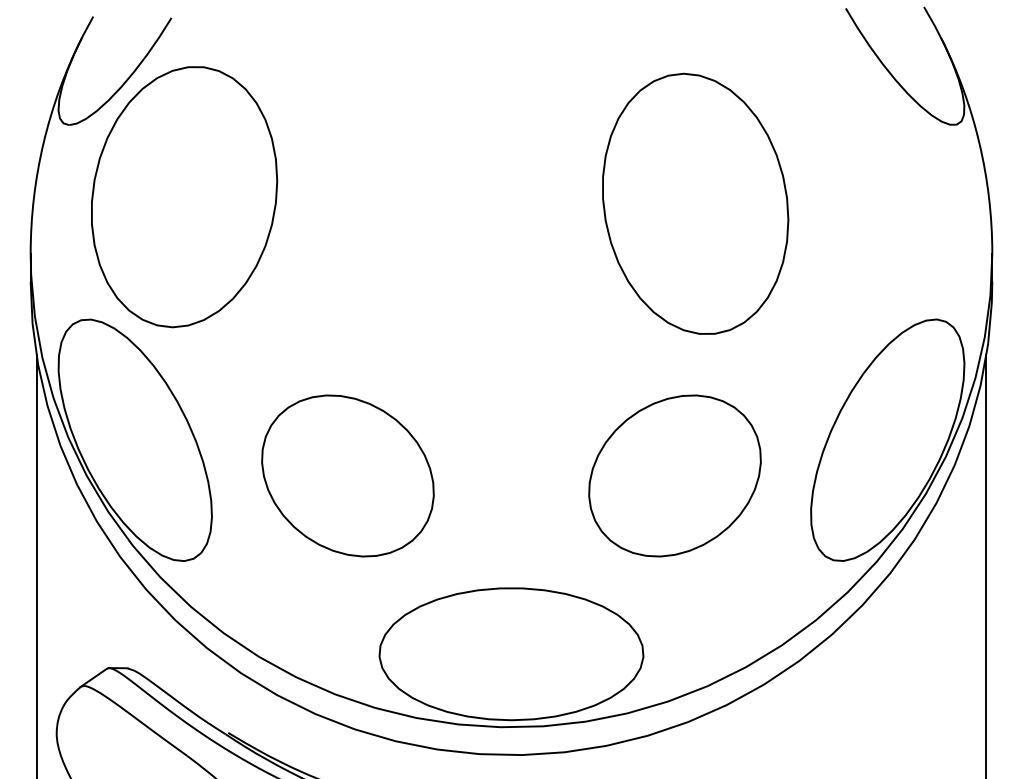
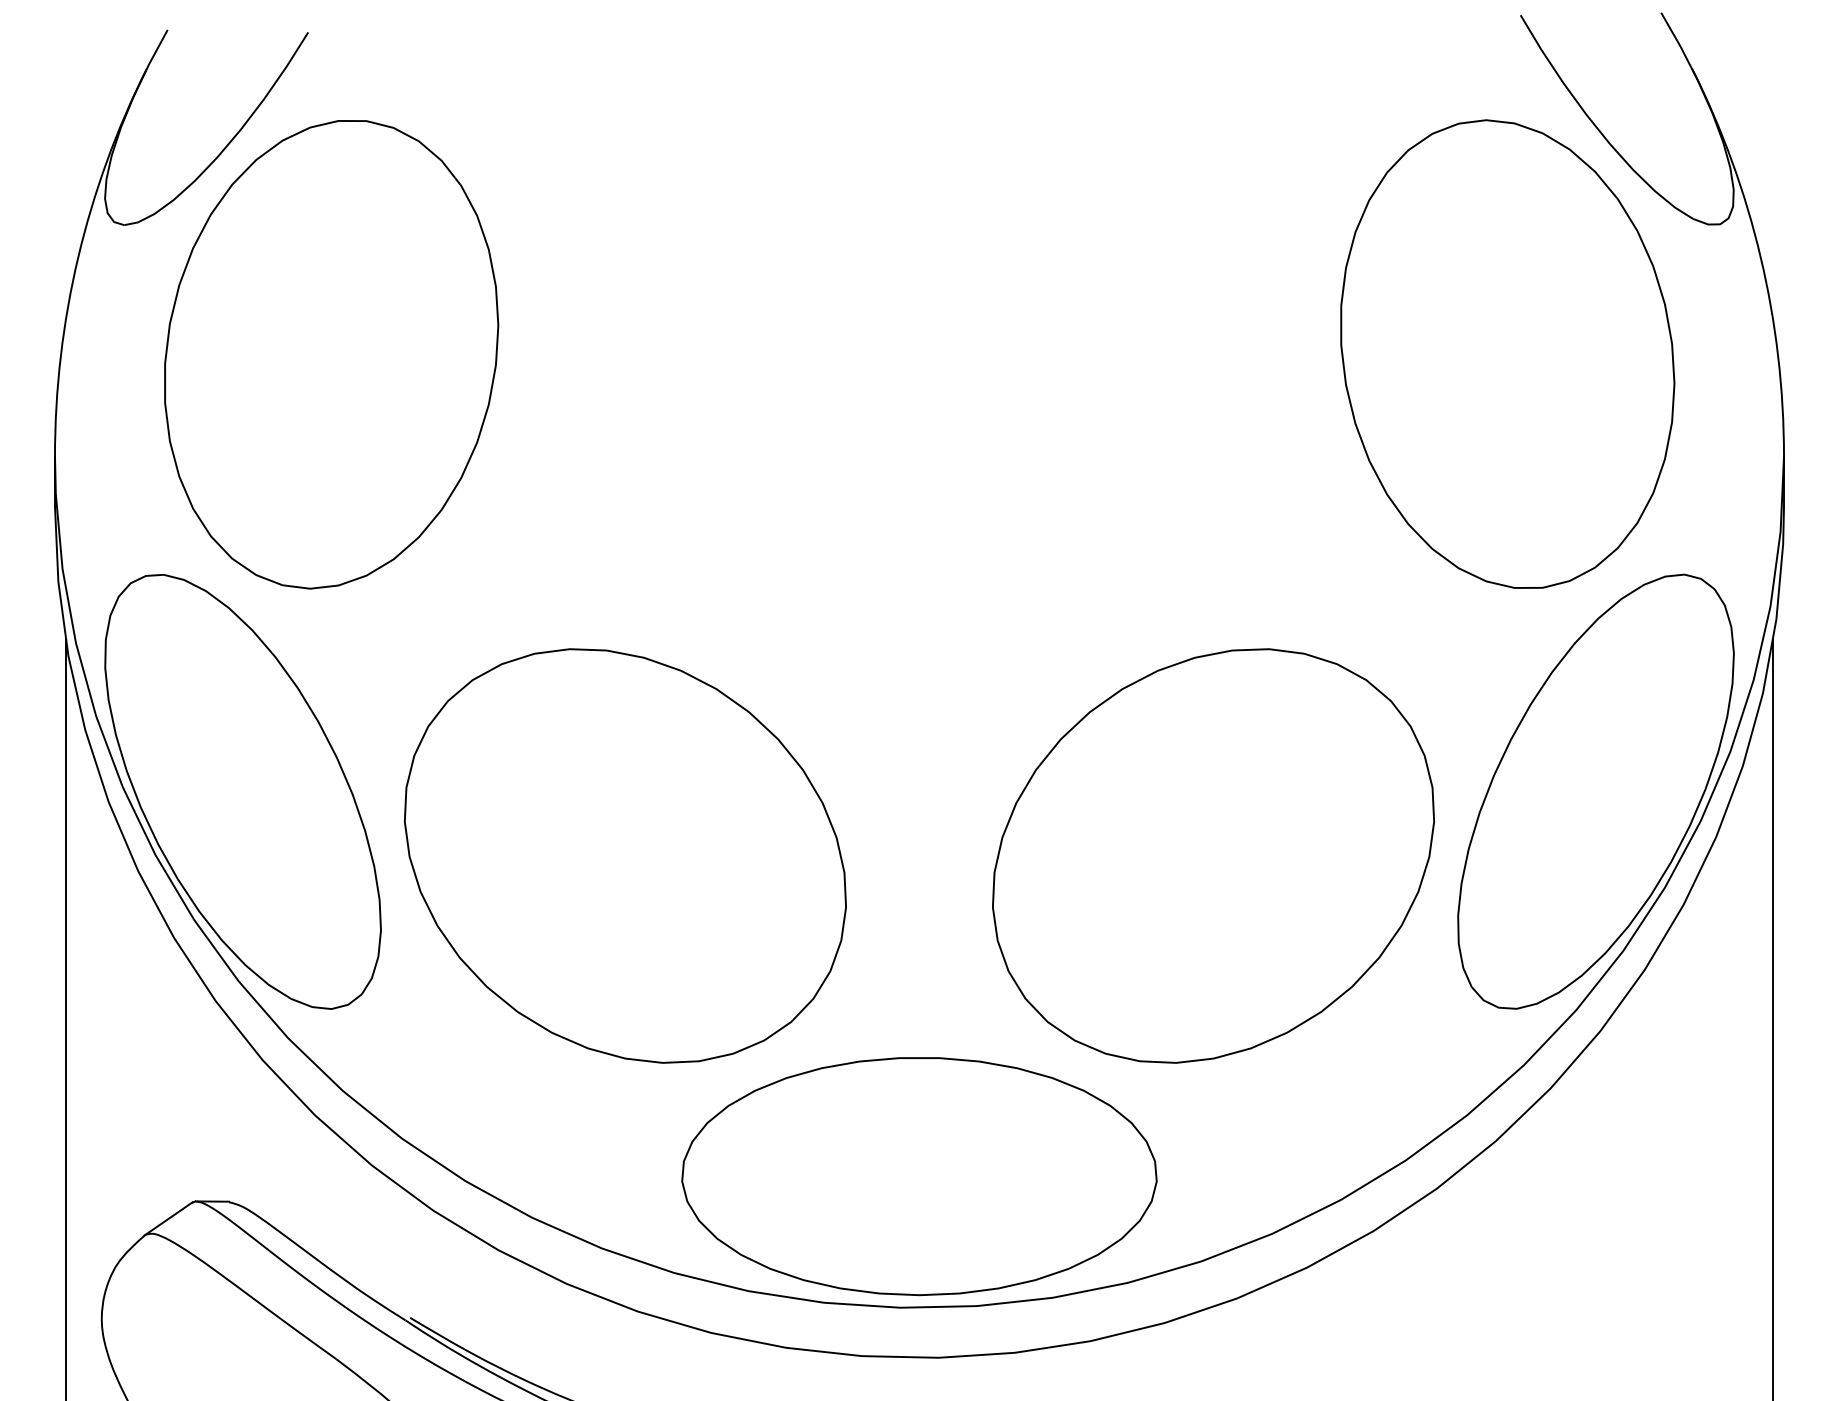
part: (695, 203) -> (1507, 353), moved
part: (347, 475) -> (624, 855), size x1.43
part: (674, 475) -> (1212, 855), size x1.43

